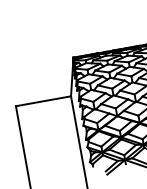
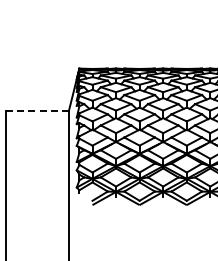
line: (43, 100) -> (37, 110), solid -> dashed

